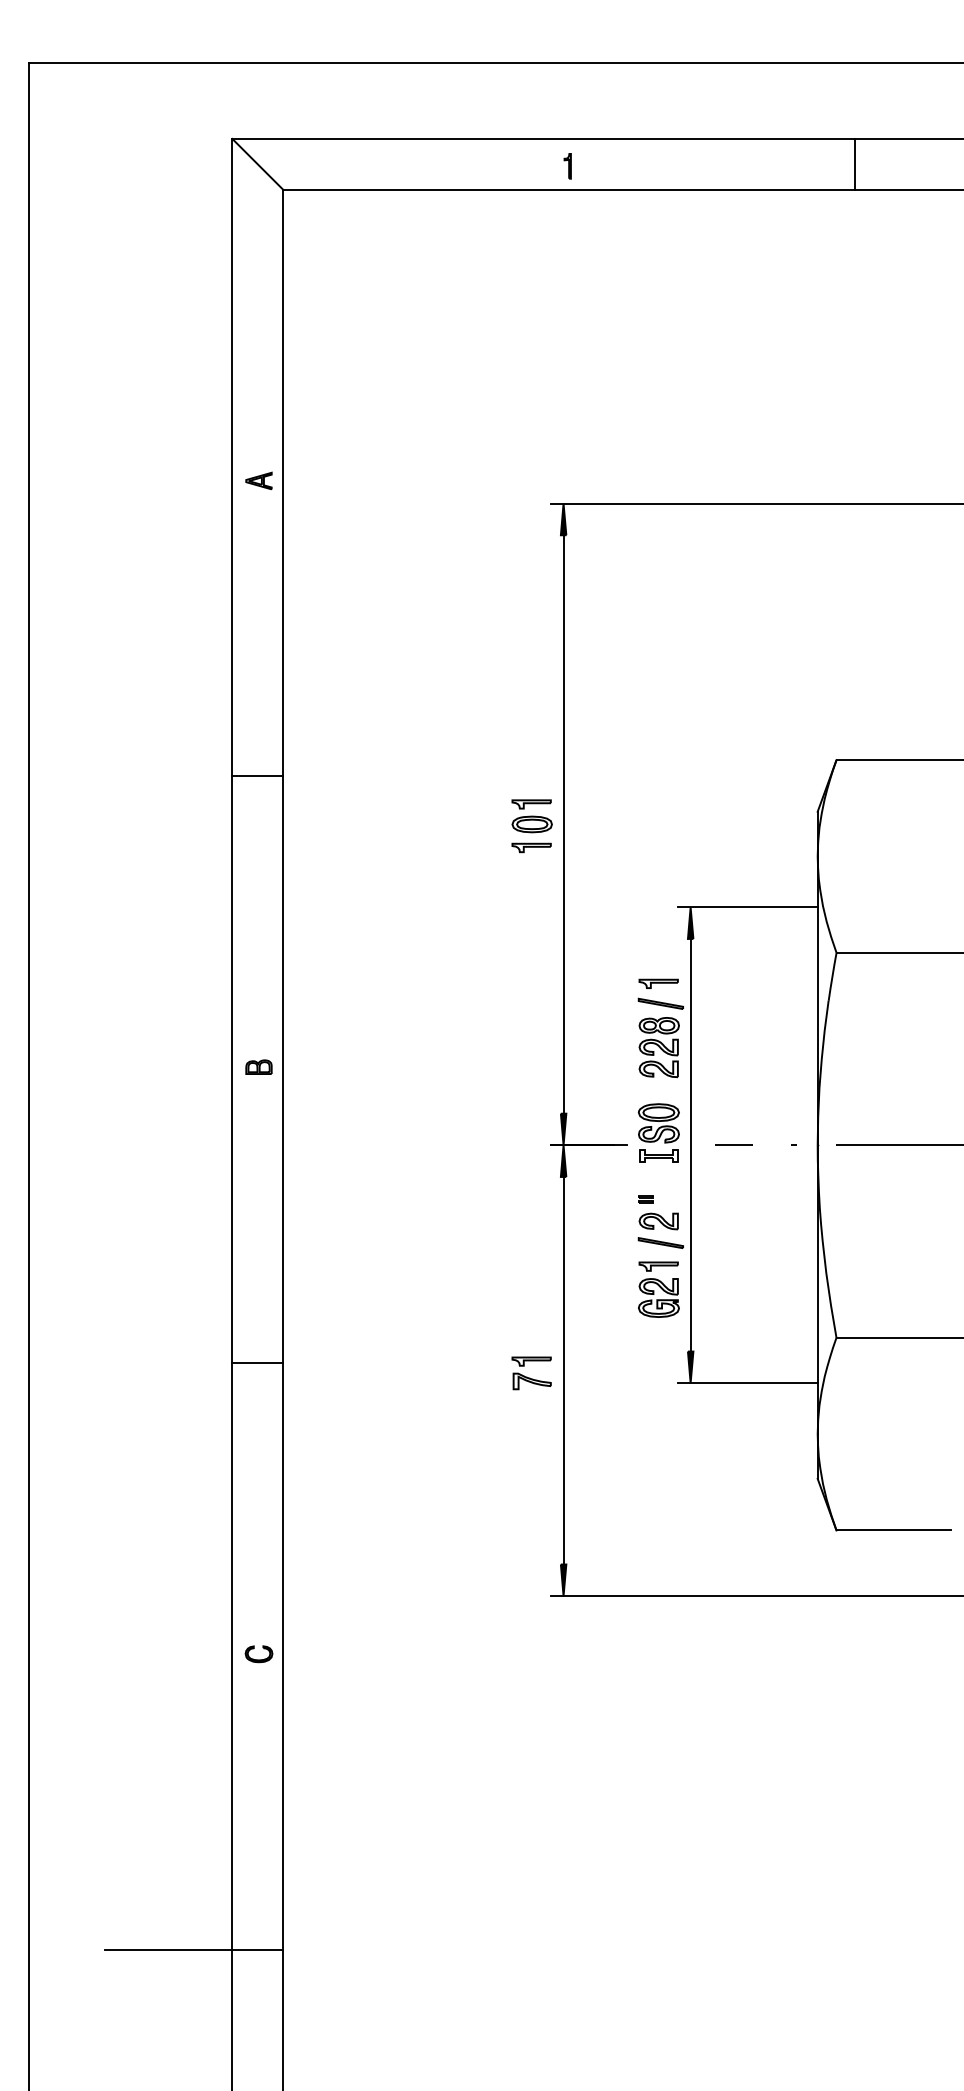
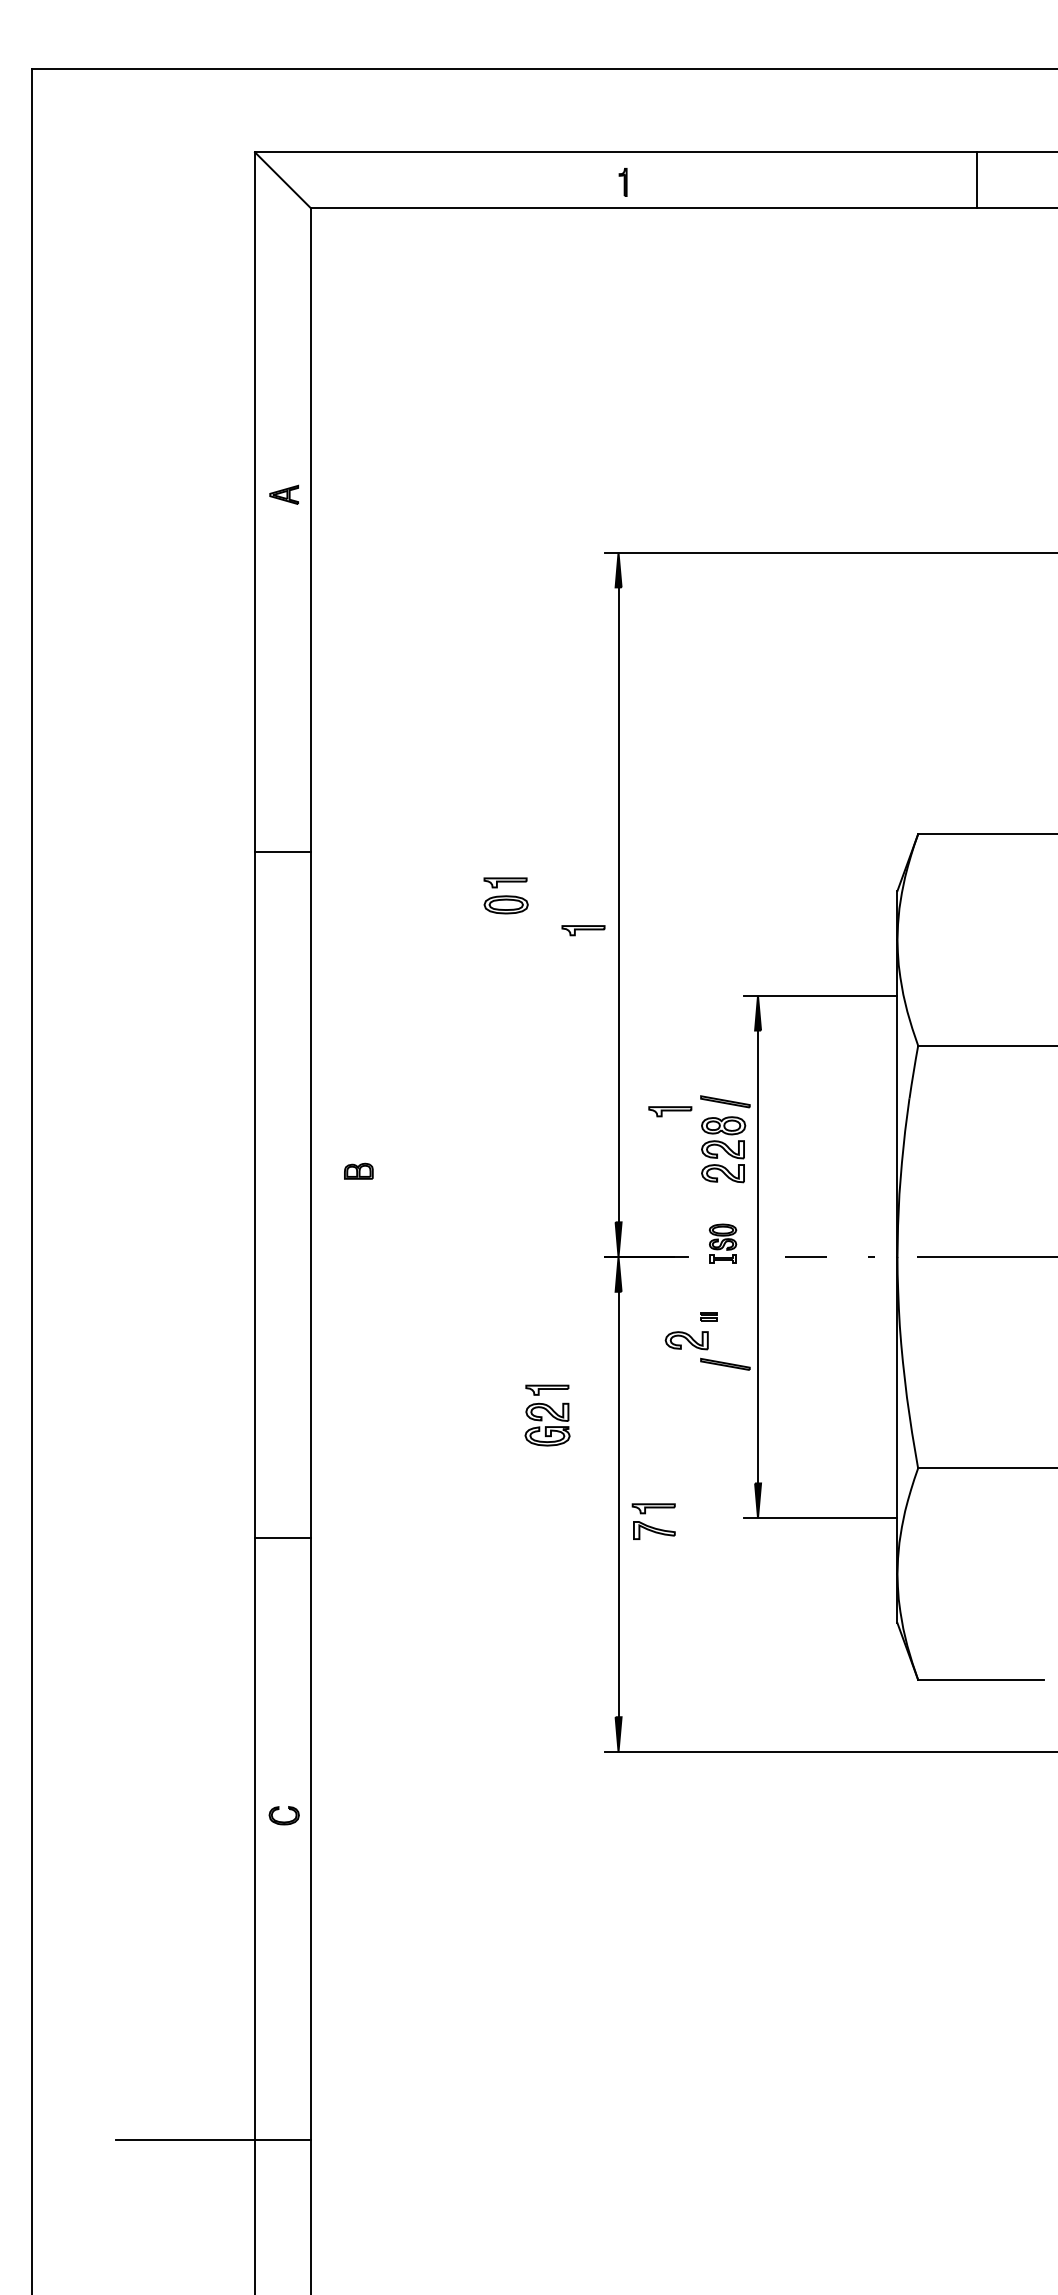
line: (855, 163) -> (977, 179), moved
part: (258, 480) -> (283, 494), moved
part: (531, 816) -> (505, 896), moved
part: (658, 983) -> (670, 1111), moved
part: (258, 1066) -> (358, 1170), moved
part: (658, 1132) -> (722, 1242), size x0.6
part: (658, 1221) -> (686, 1340), moved
part: (658, 1289) -> (547, 1415), moved
line: (257, 1362) -> (282, 1537), moved
part: (531, 1373) -> (653, 1521), moved

